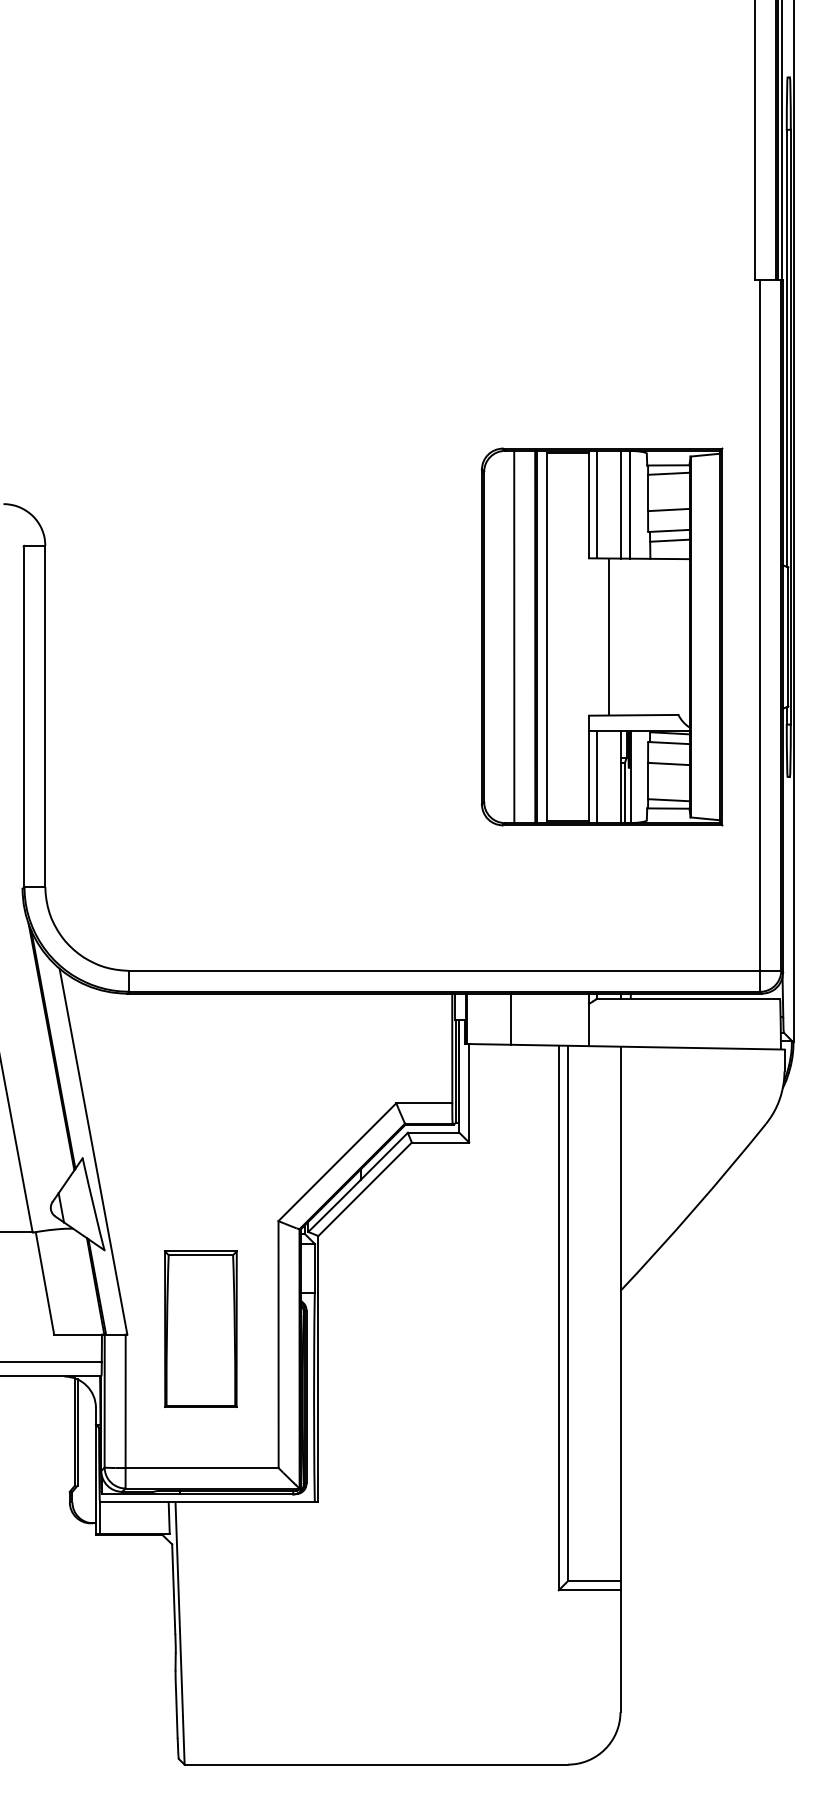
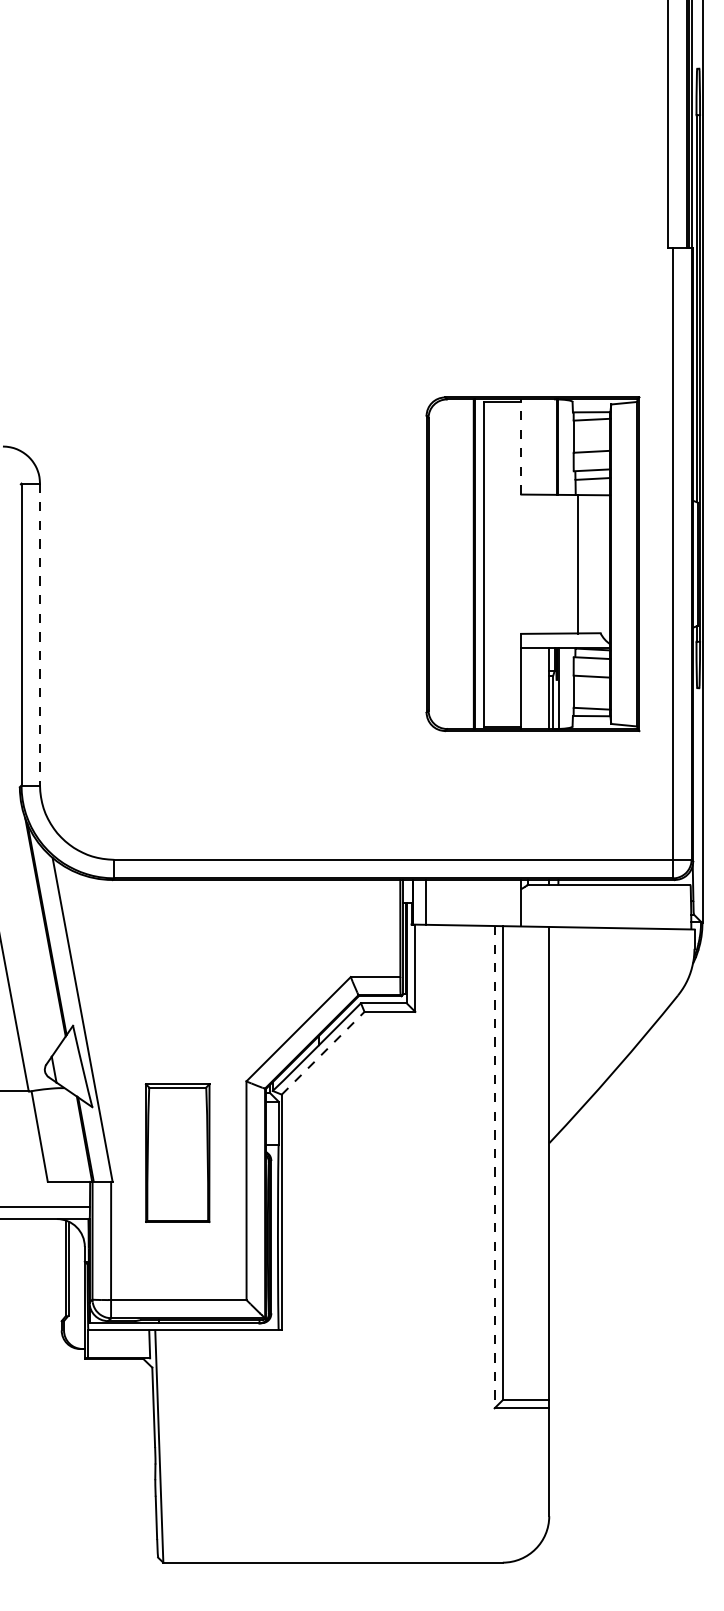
line: (589, 504) -> (521, 446), solid -> dashed
line: (597, 504) -> (528, 446), removed
line: (620, 504) -> (549, 446), removed
line: (609, 636) -> (578, 563), moved
line: (514, 637) -> (455, 564), removed
line: (45, 716) -> (40, 634), solid -> dashed
line: (597, 777) -> (528, 688), removed
line: (511, 1019) -> (425, 902), moved
line: (365, 1189) -> (323, 1053), solid -> dashed
line: (558, 1318) -> (494, 1167), solid -> dashed
part: (200, 1328) -> (177, 1152), moved

